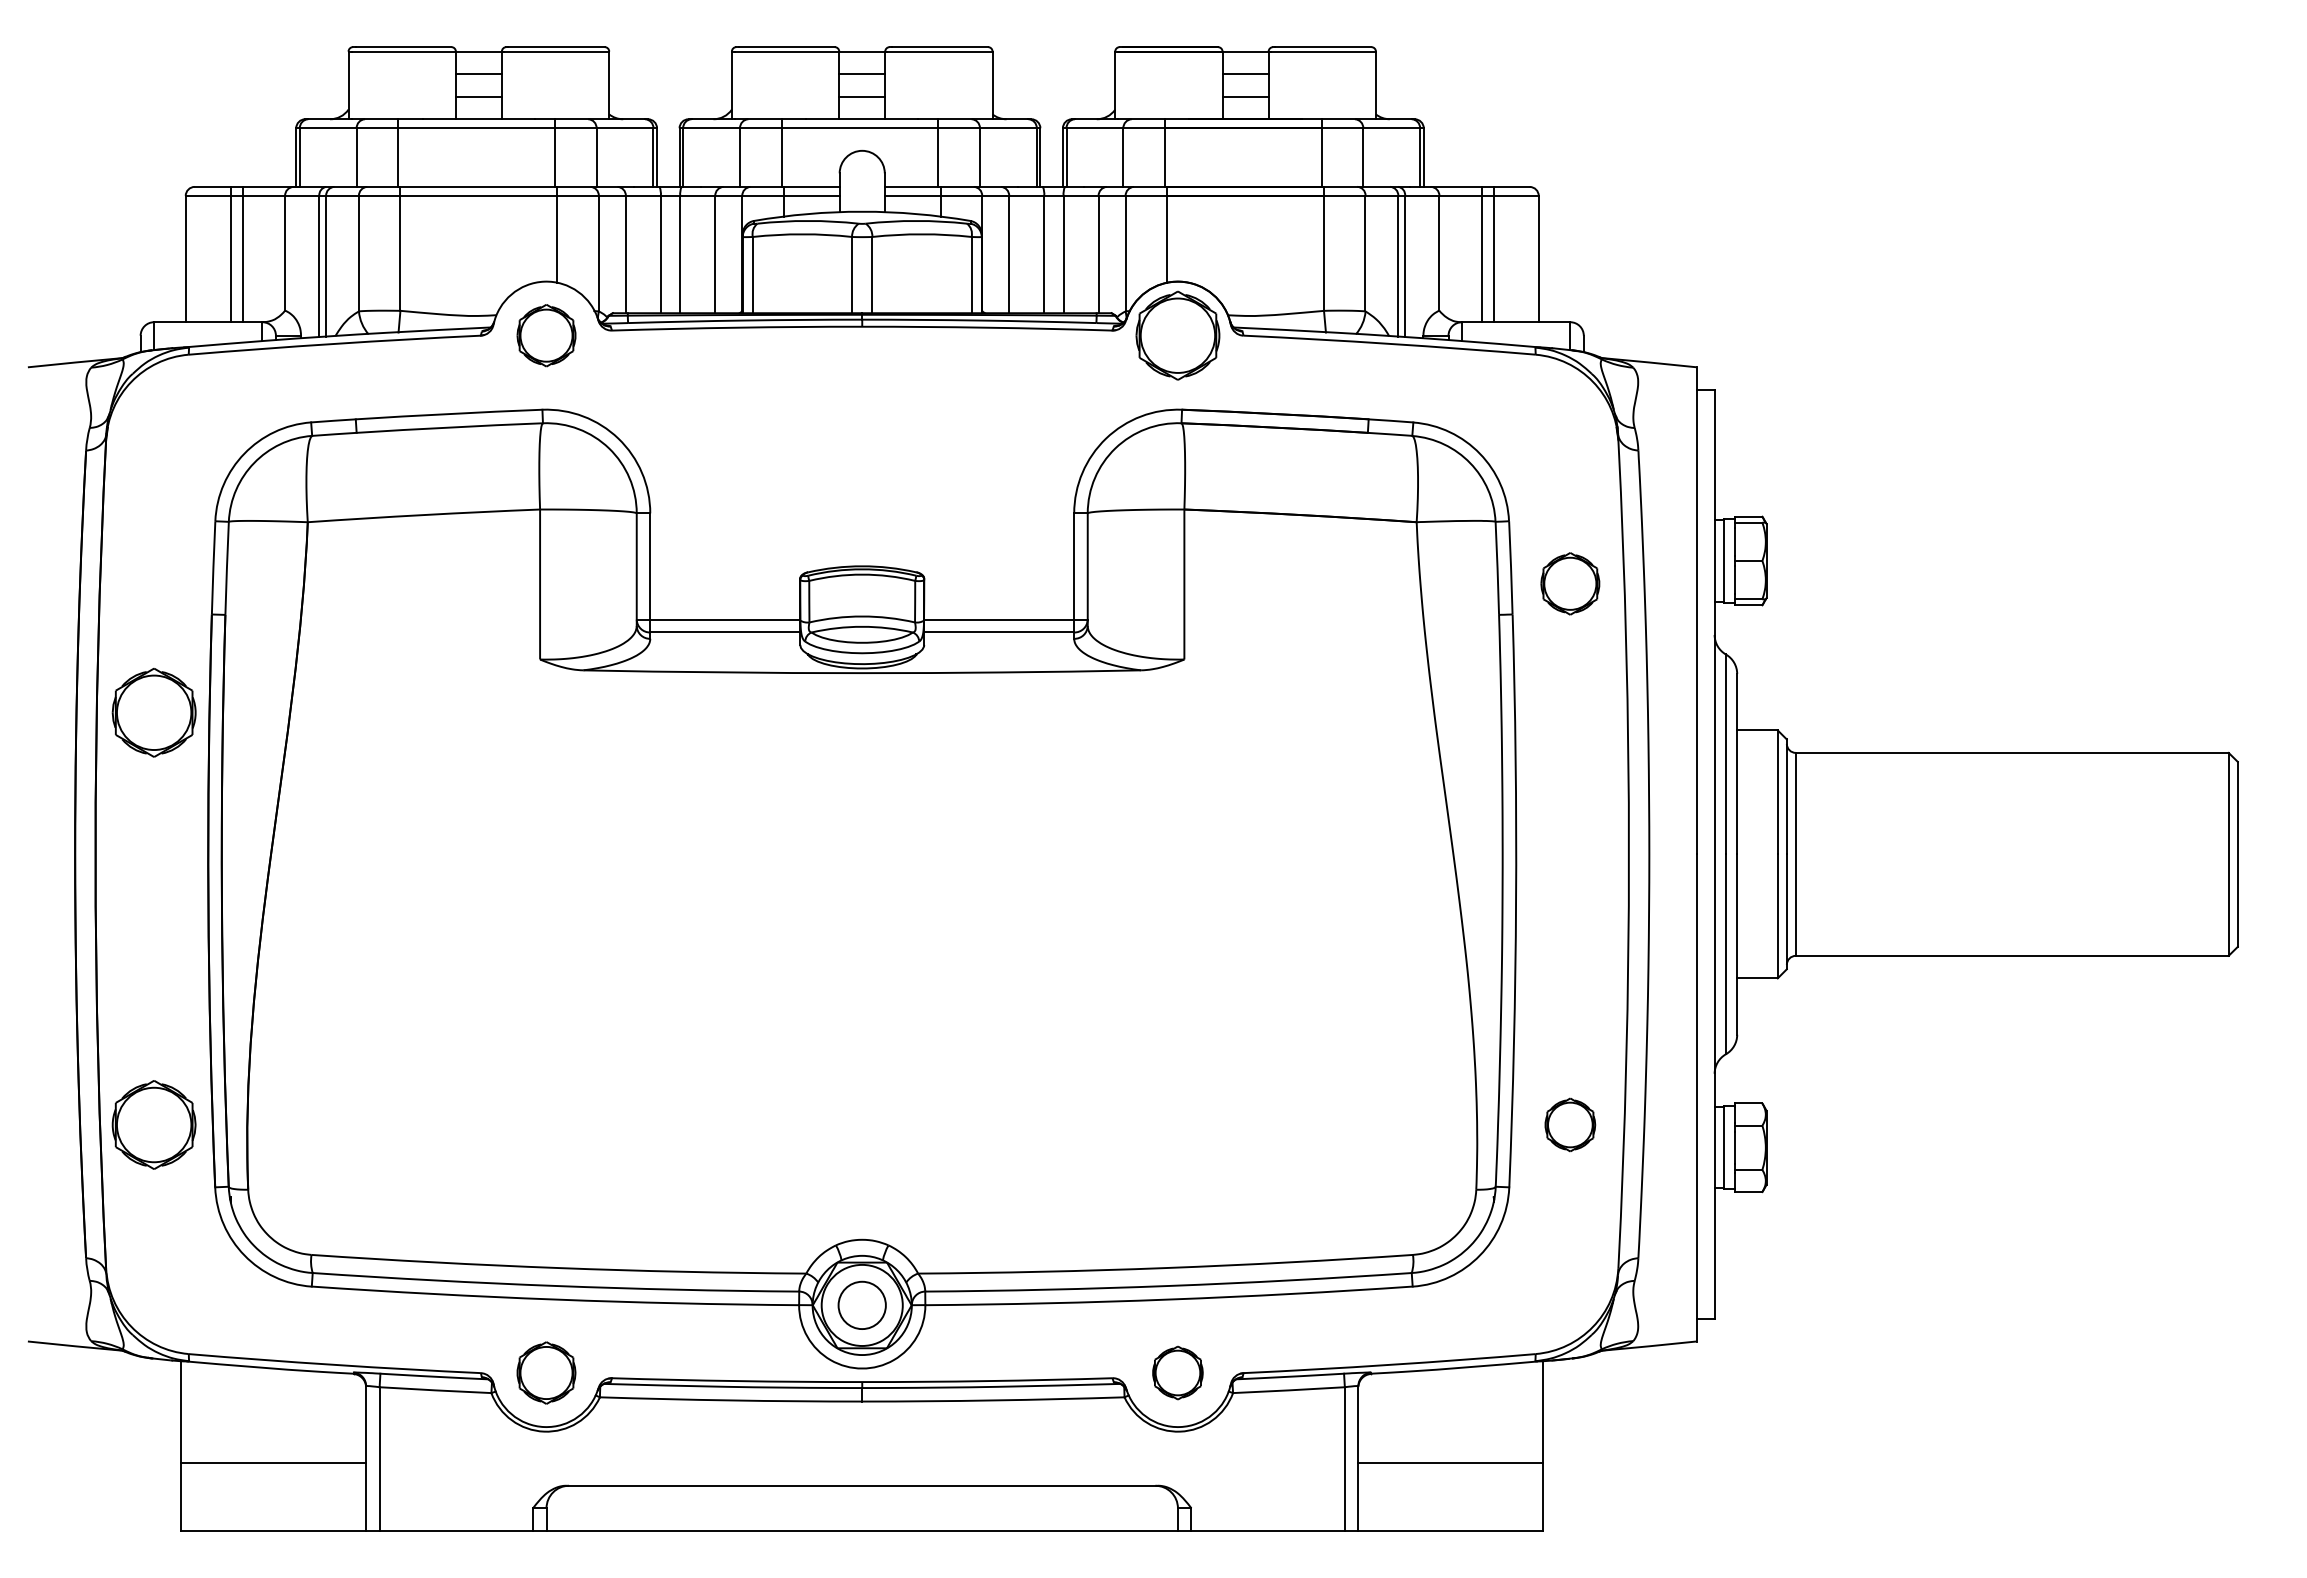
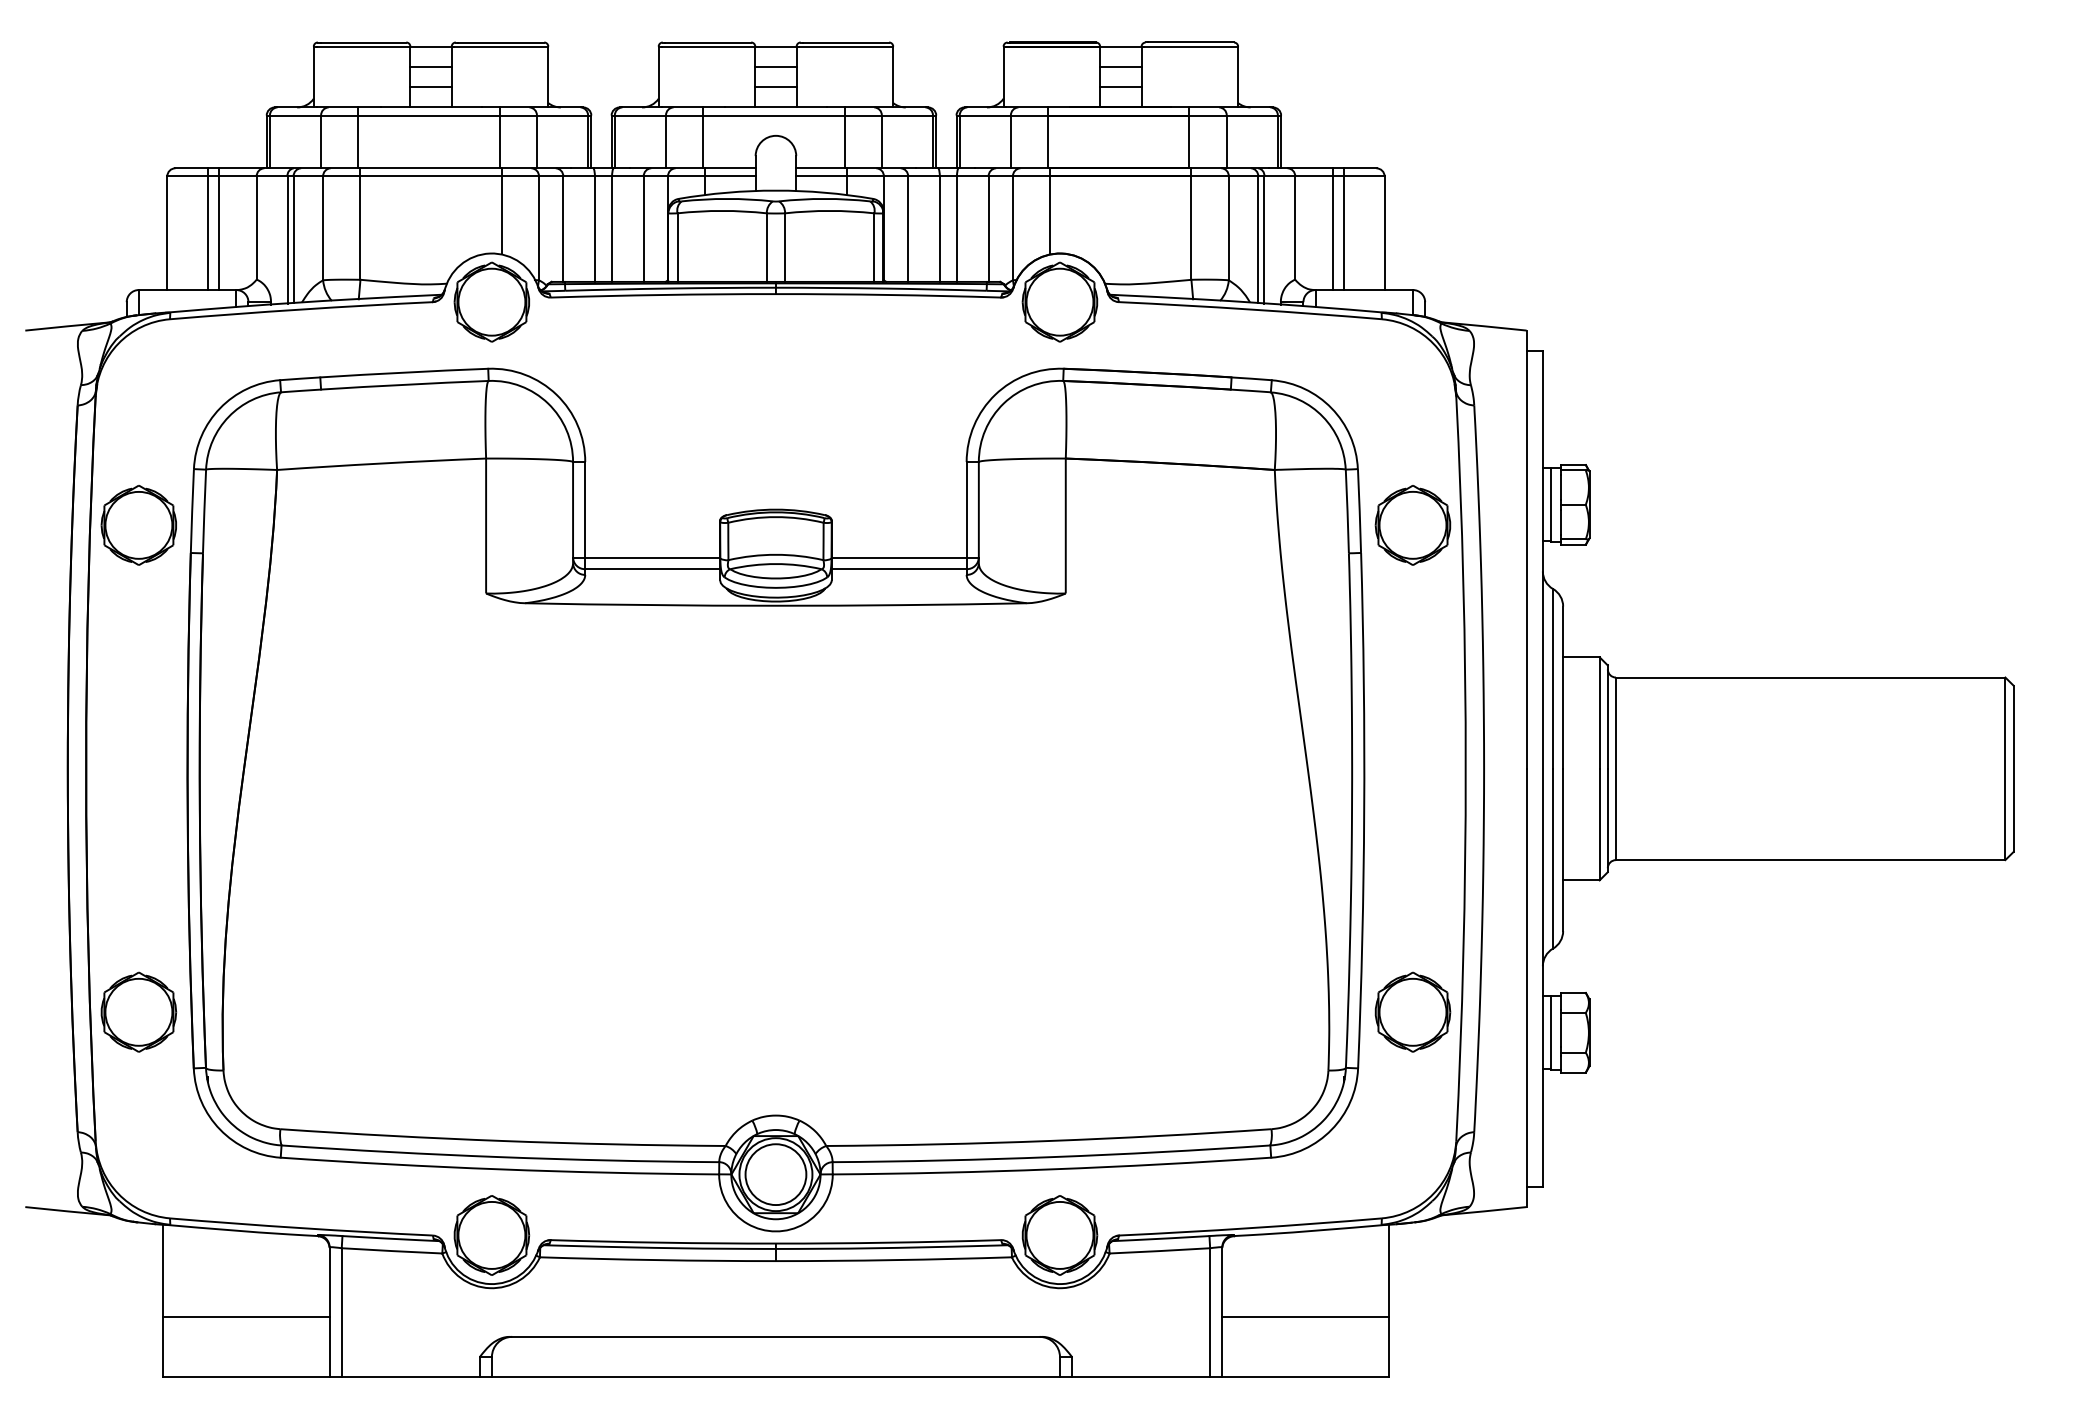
part: (546, 335) -> (491, 301), size x1.43
part: (1570, 583) -> (1413, 525), size x1.43
part: (153, 712) -> (138, 525), moved
part: (1570, 1124) -> (1413, 1011), size x1.67
circle: (862, 1305) -> (776, 1174), size x1.43
part: (546, 1372) -> (491, 1234), size x1.43
part: (1177, 1372) -> (1059, 1234), size x1.67

